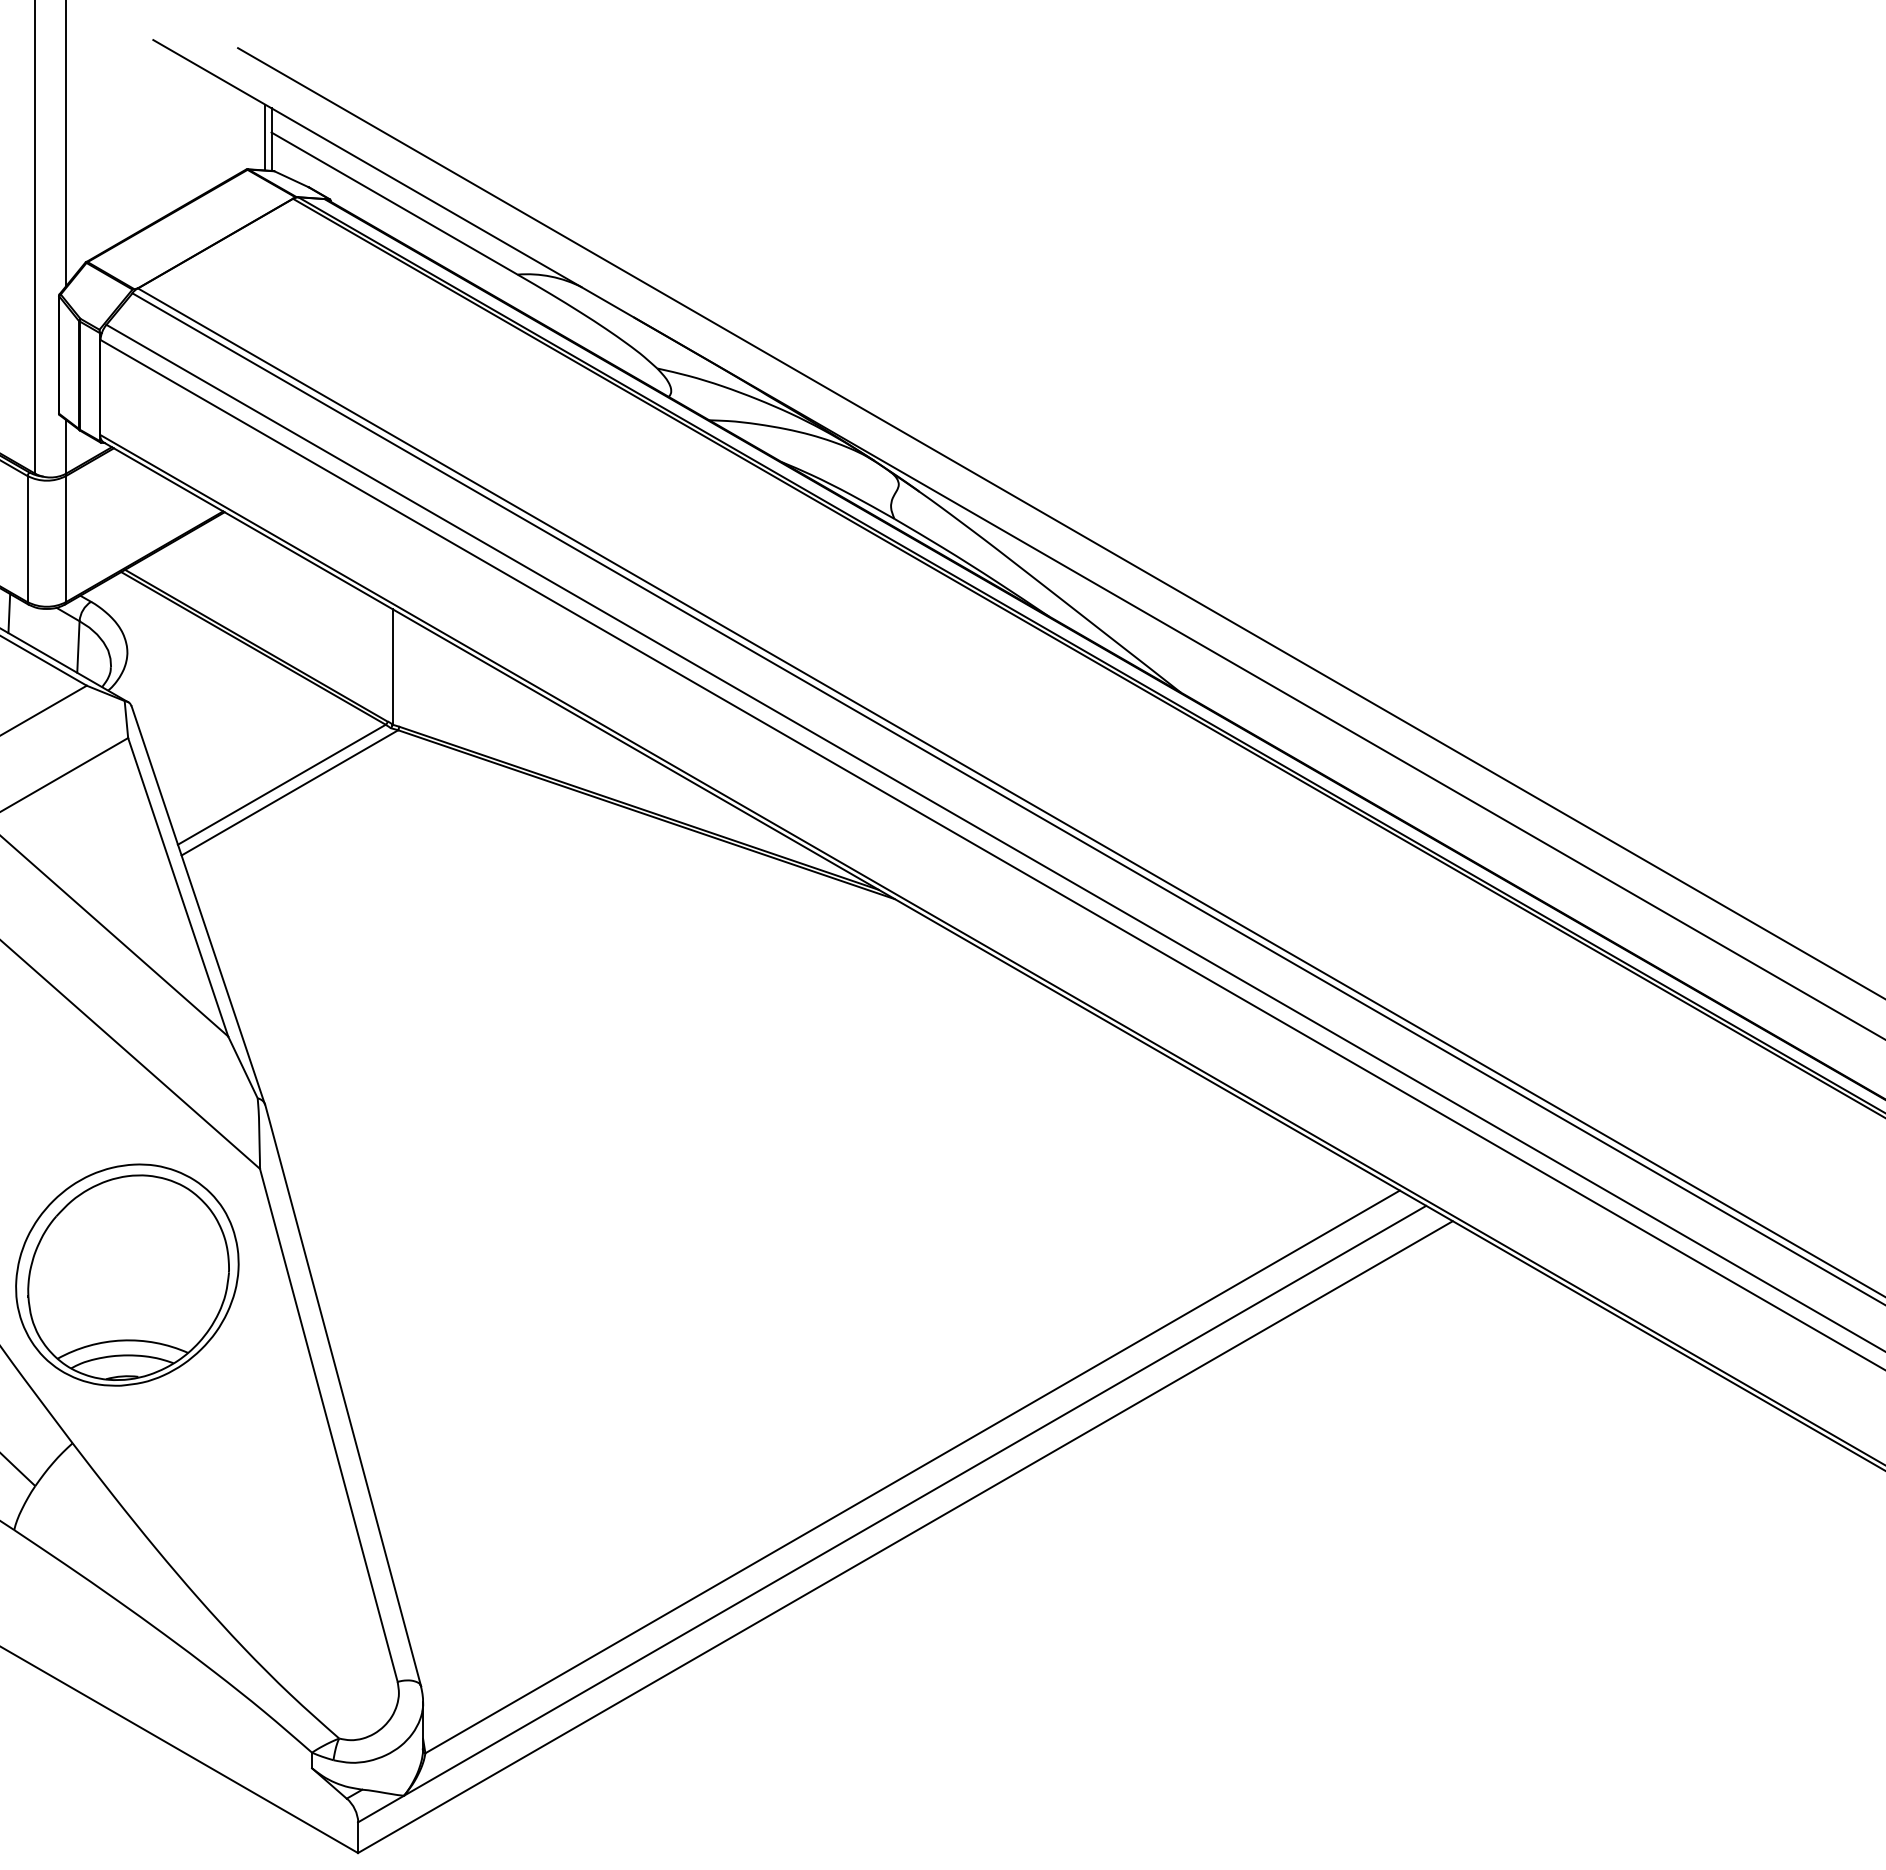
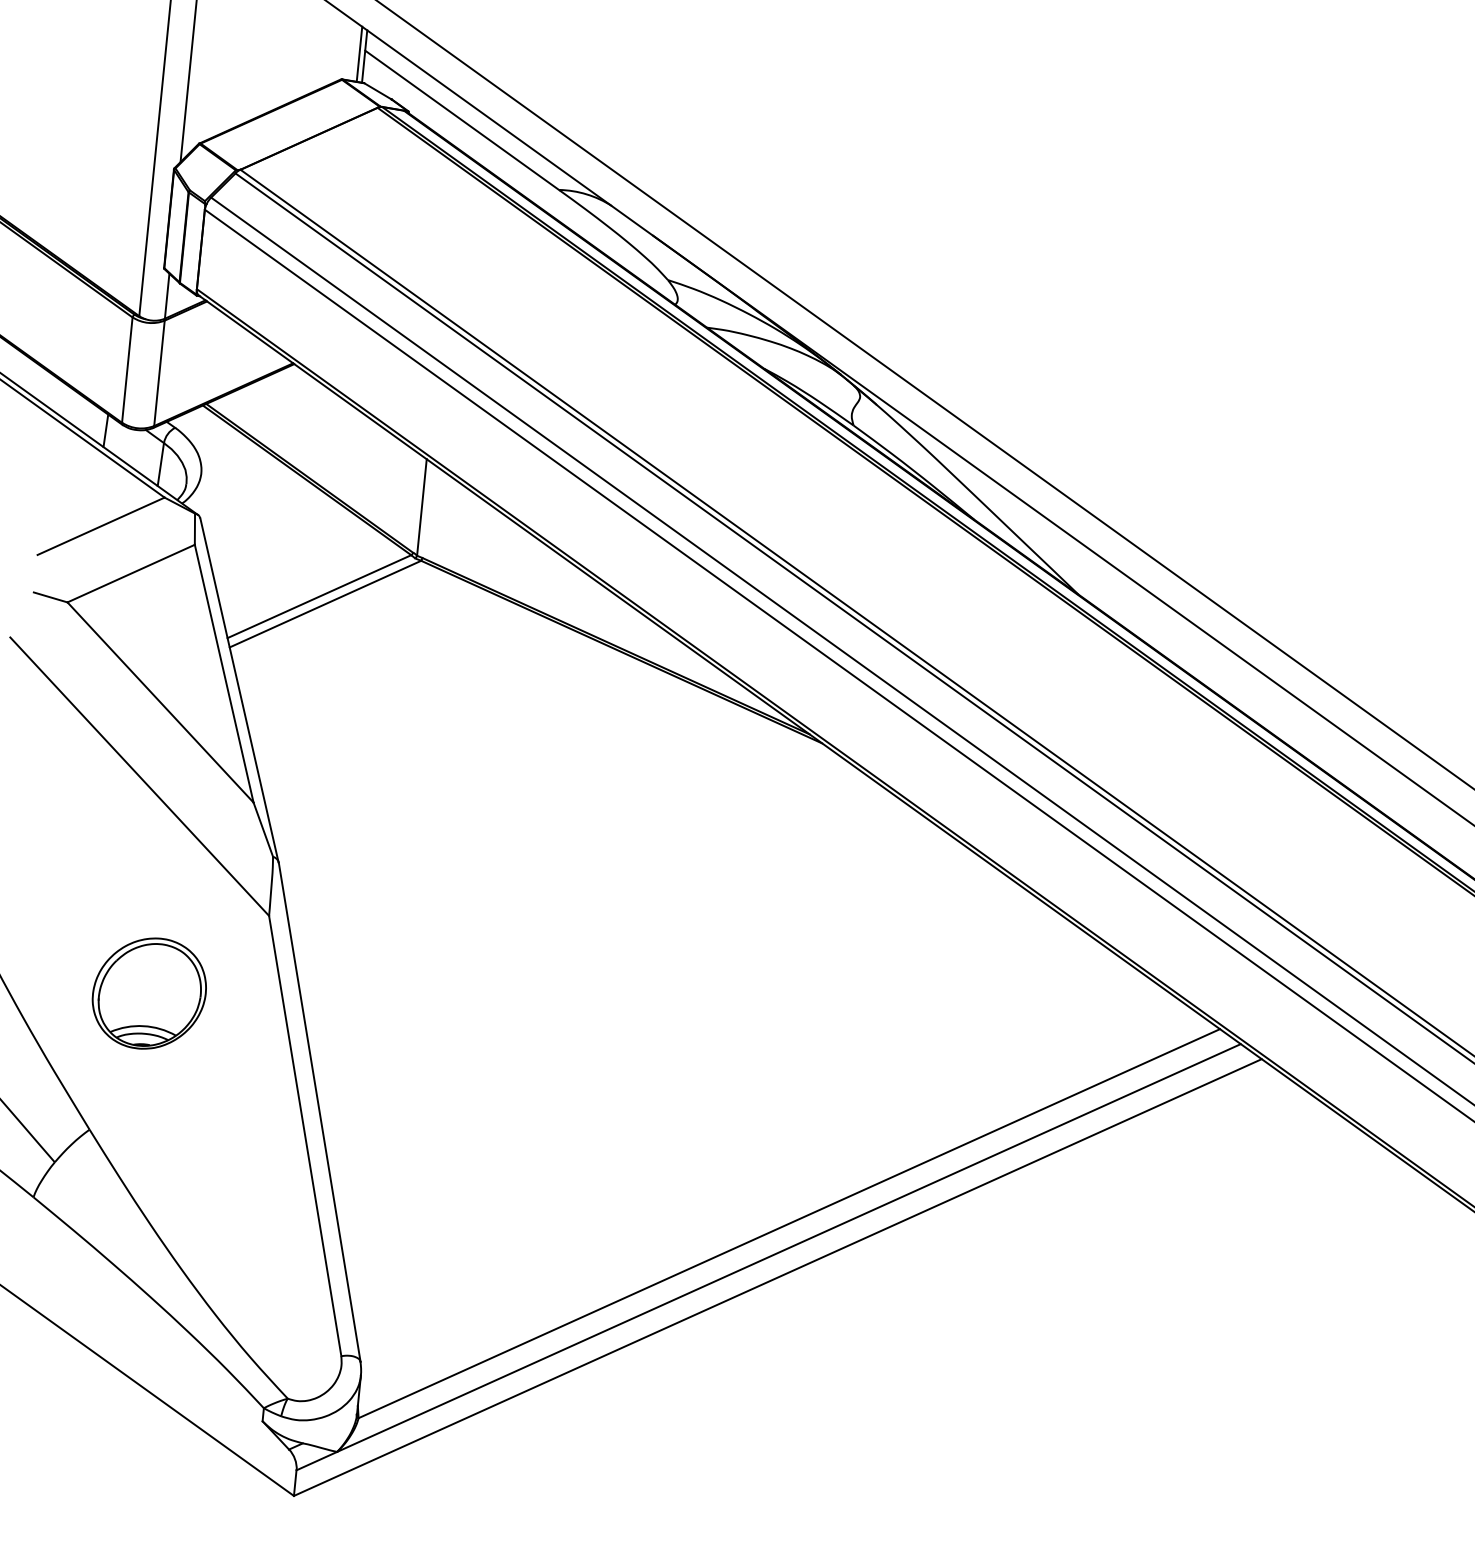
part: (127, 1274) -> (149, 993), size x0.6

